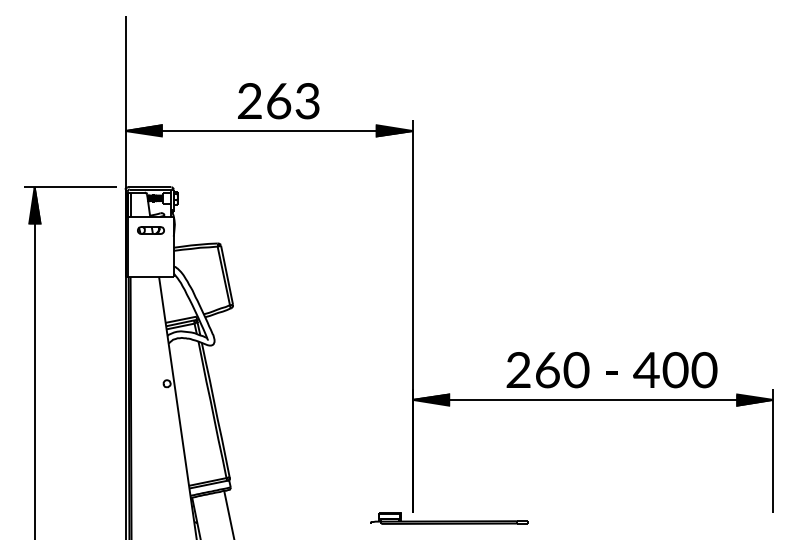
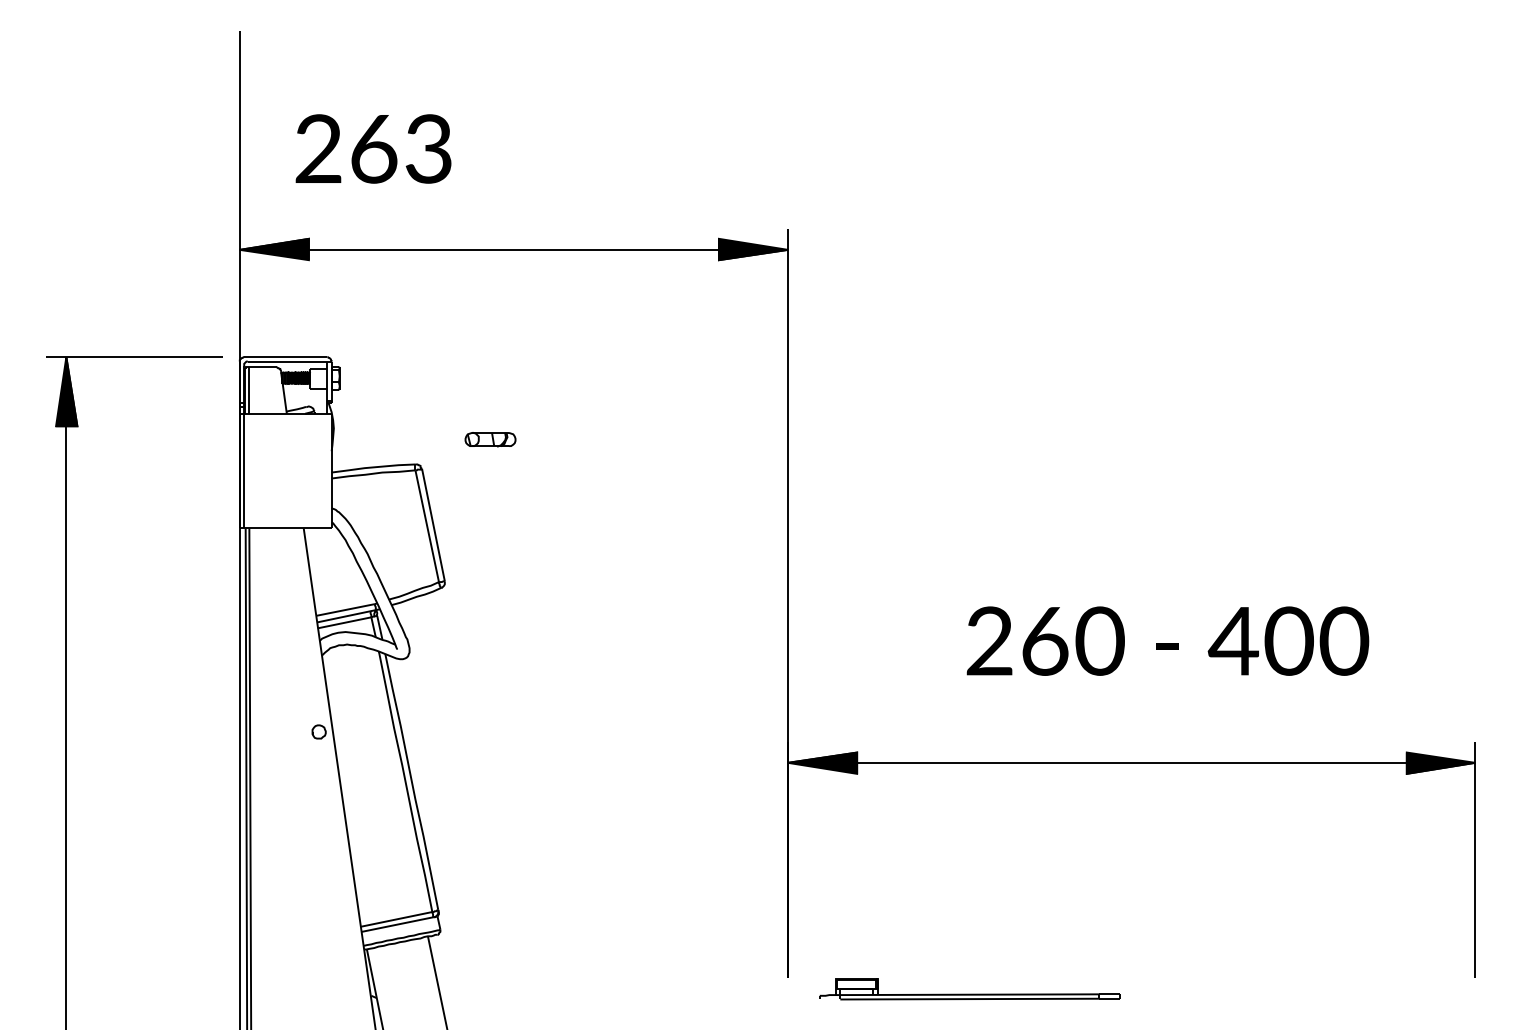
text: (278, 101) -> (373, 149), moved
part: (150, 230) -> (489, 439), moved
text: (611, 370) -> (1166, 641), moved
part: (449, 518) -> (970, 989), moved

